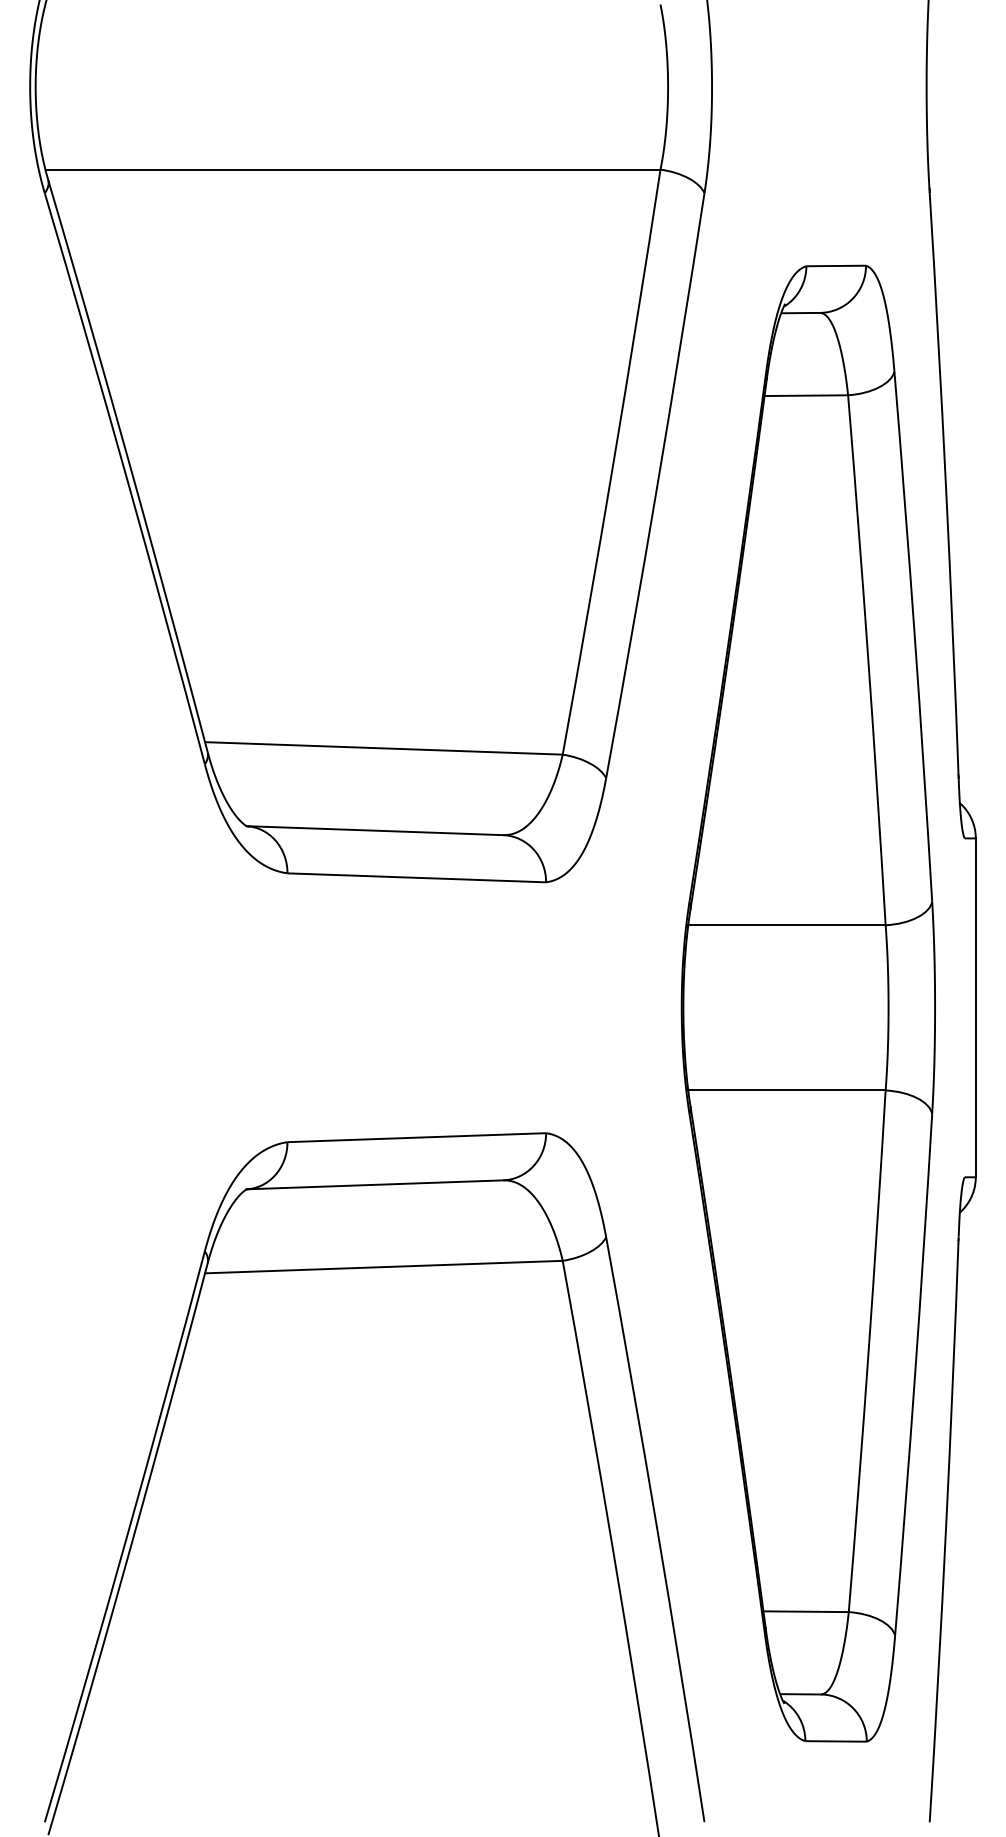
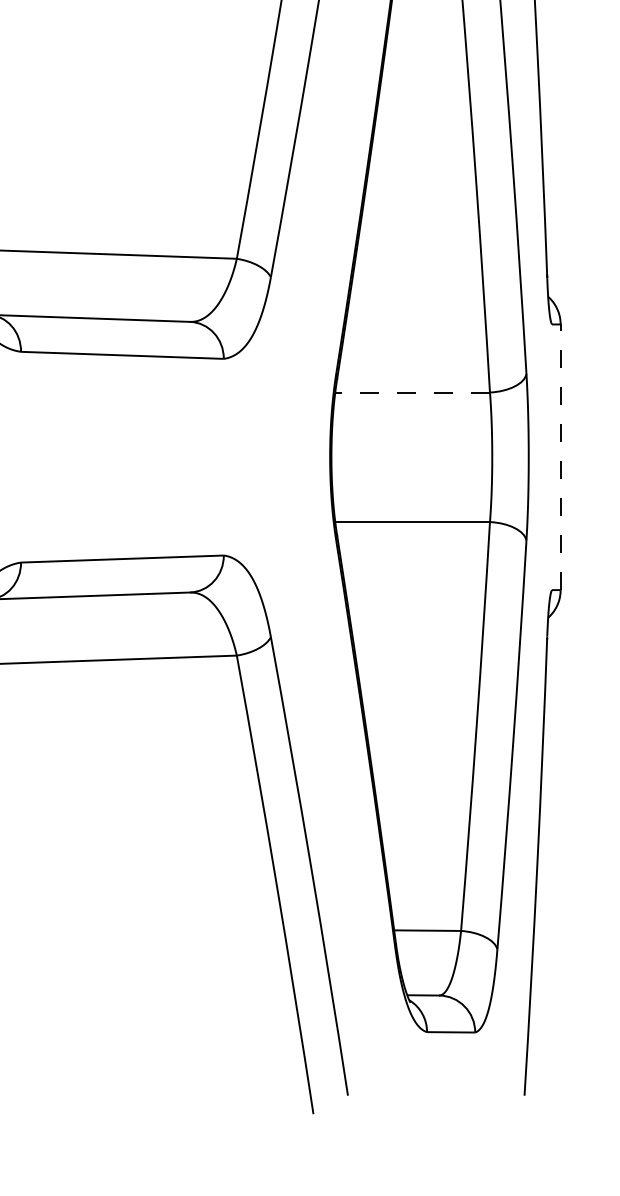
line: (786, 925) -> (412, 392), solid -> dashed
line: (975, 1007) -> (560, 457), solid -> dashed

